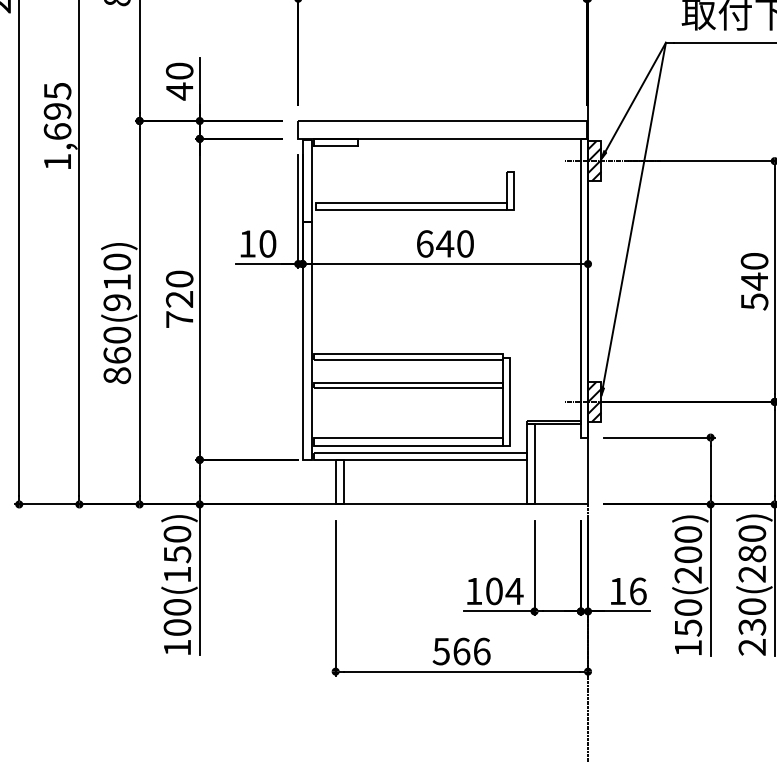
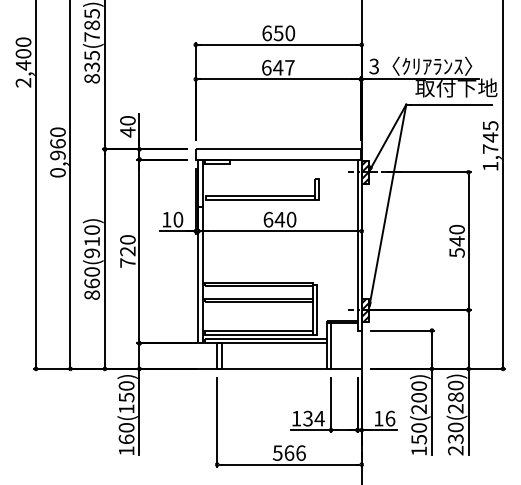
text: (56, 126) -> (57, 152), 1,695 -> 0,960
text: (493, 591) -> (307, 418), 104 -> 134
text: (177, 627) -> (126, 439), 100(150) -> 160(150)

